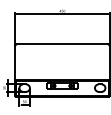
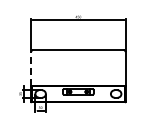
line: (15, 62) -> (31, 68), solid -> dashed

